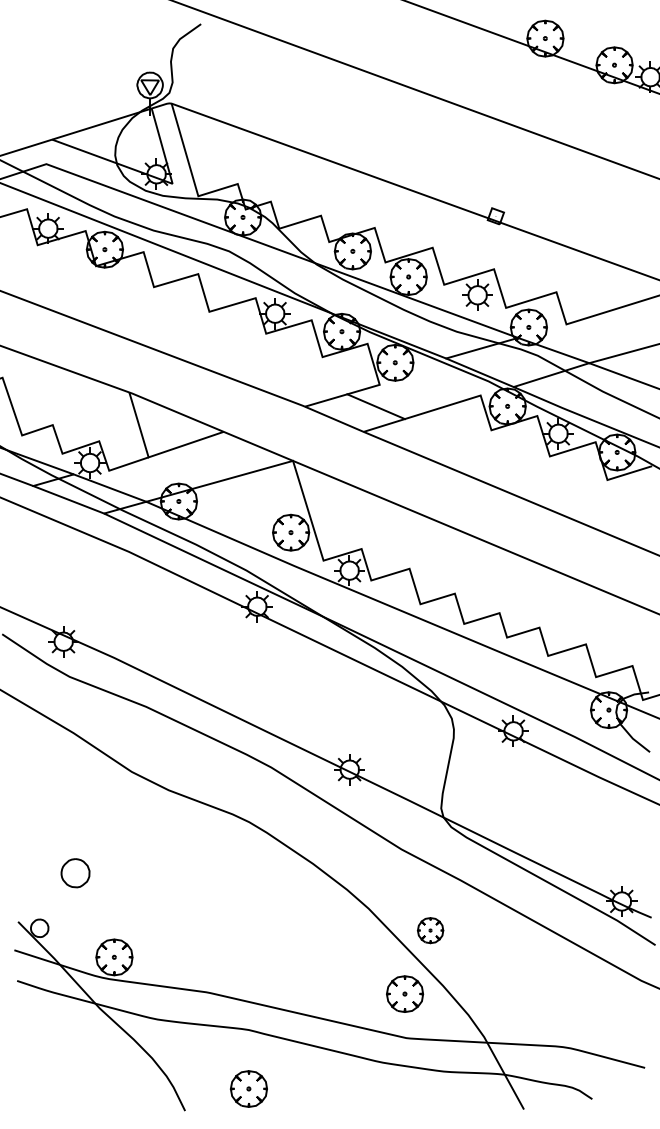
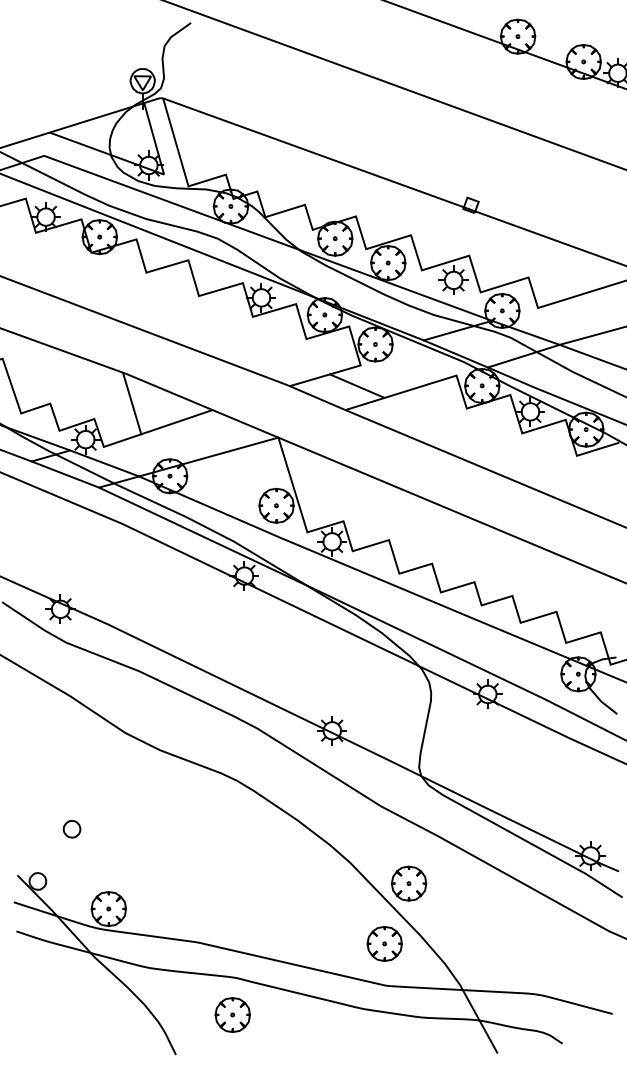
part: (75, 873) -> (71, 829), size x0.62
part: (430, 930) -> (408, 883), size x1.43
part: (248, 1088) -> (232, 1014), moved

